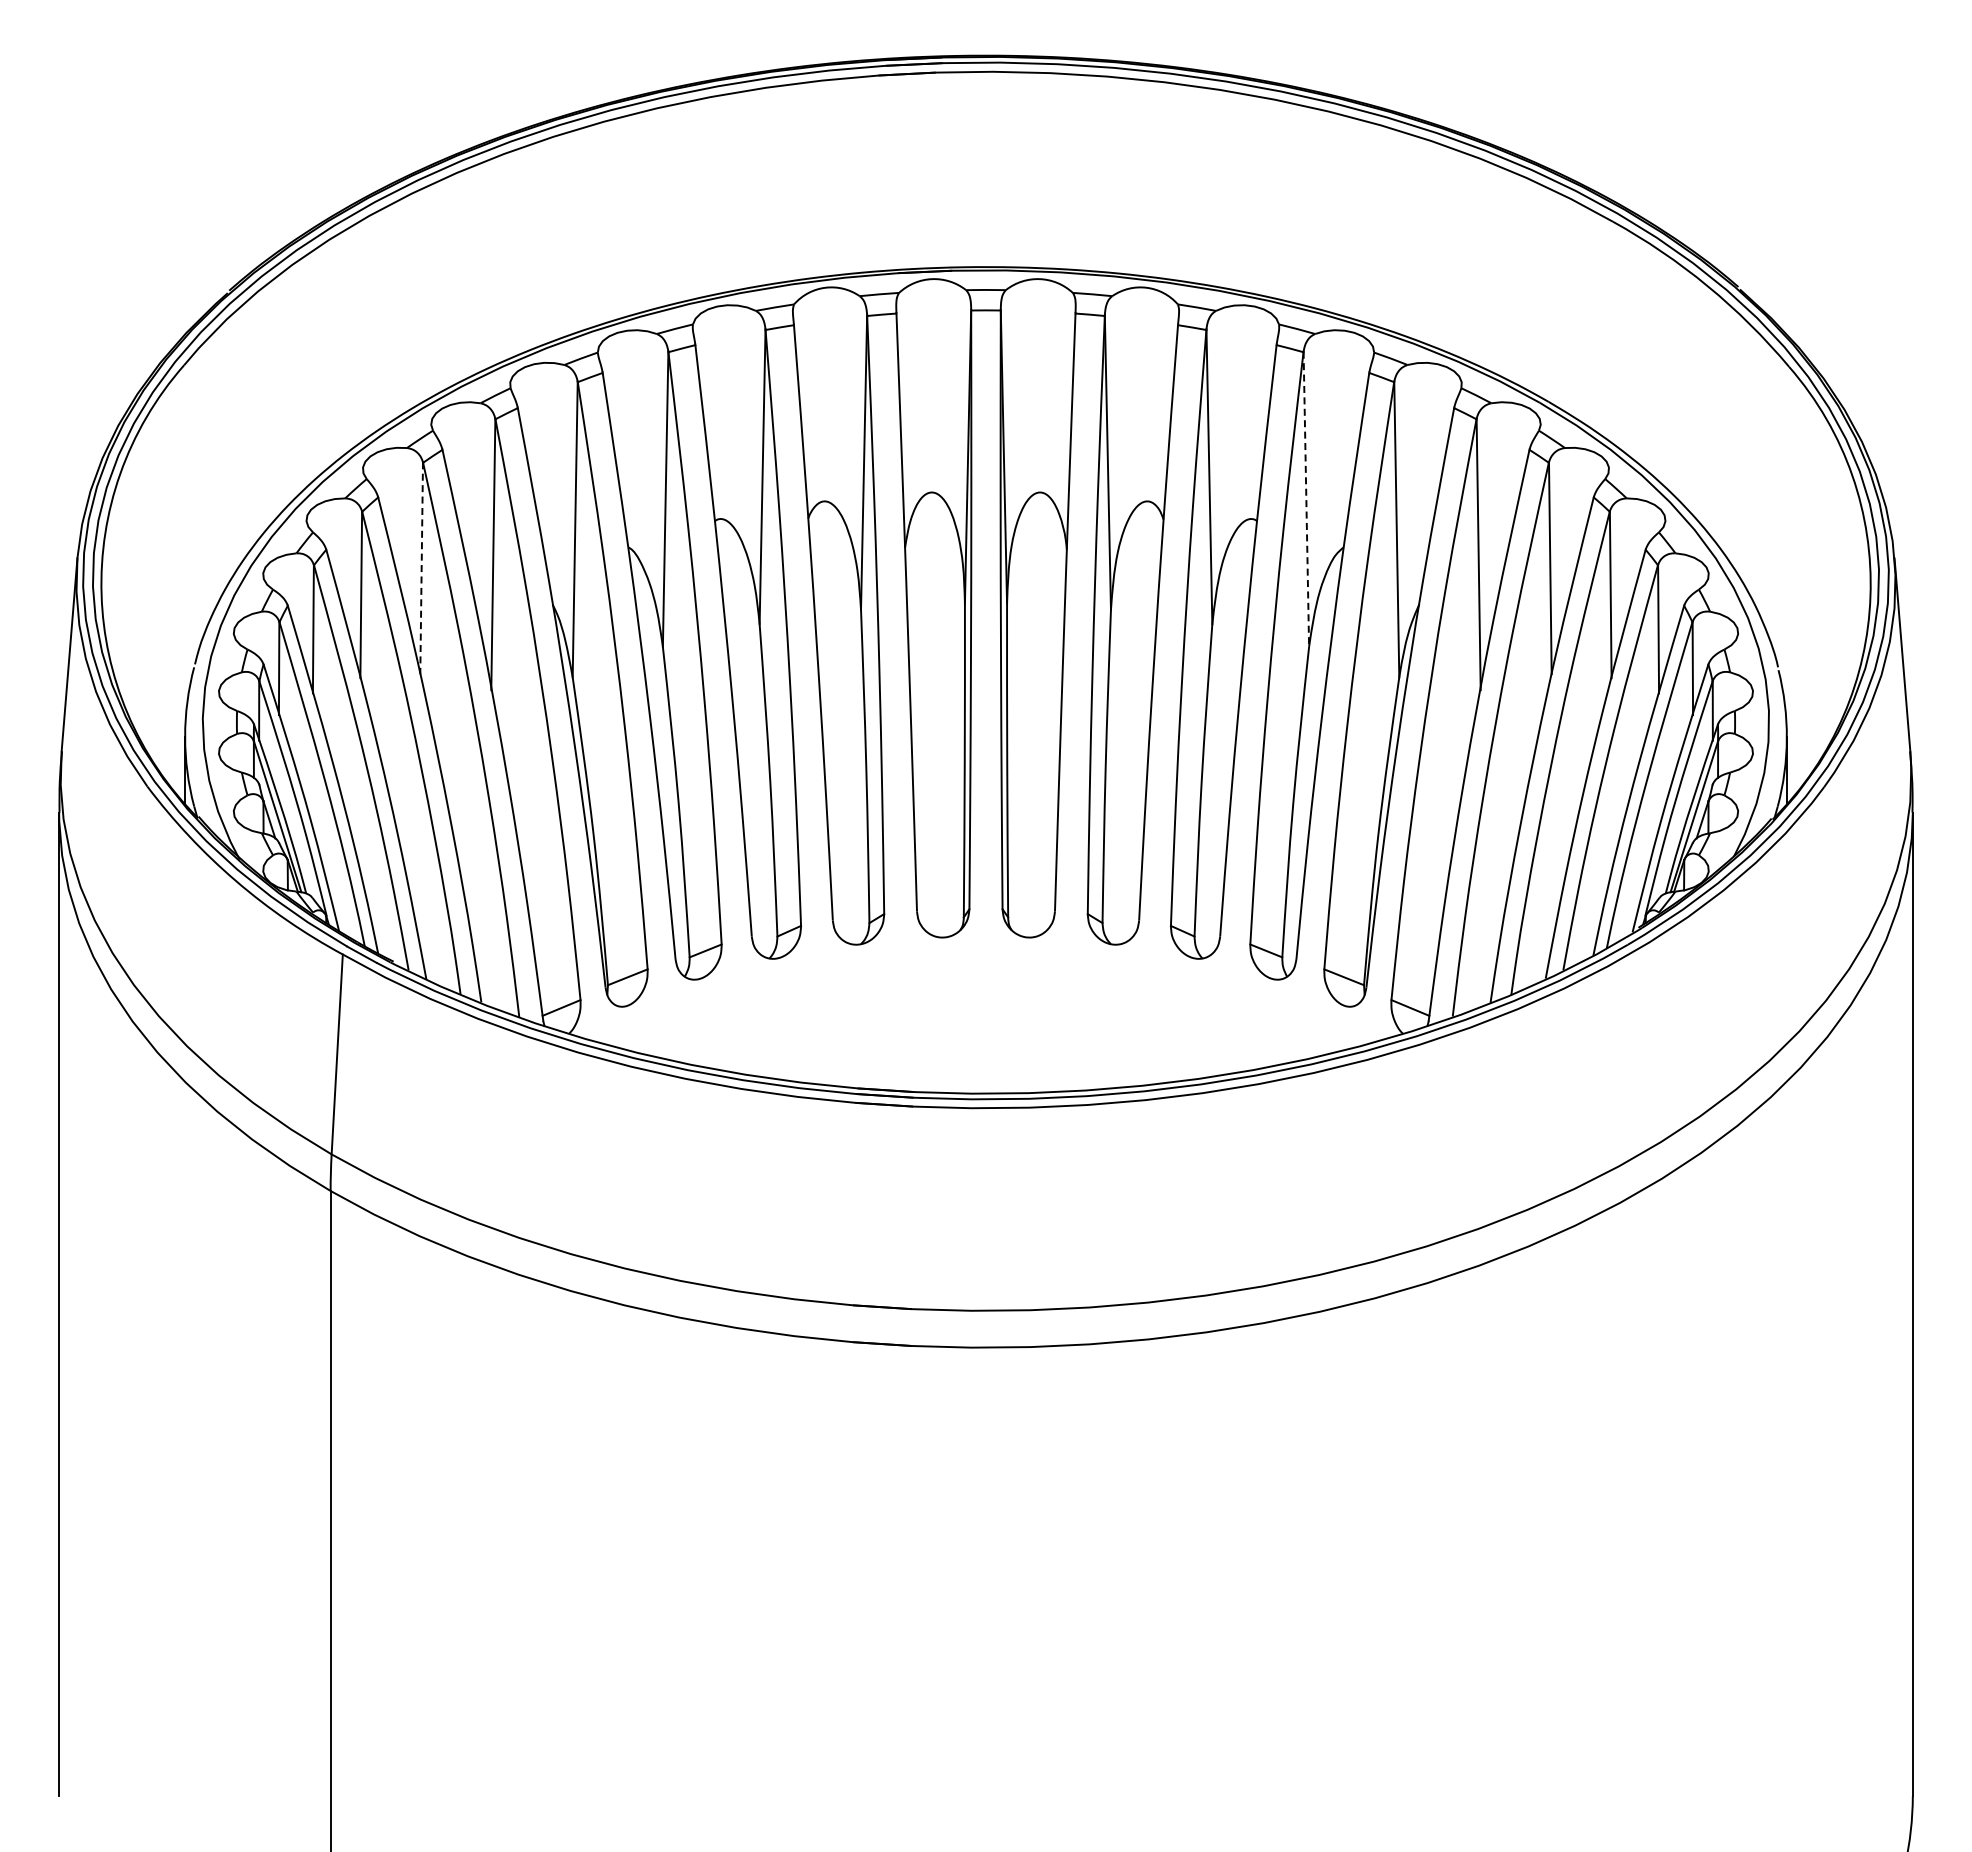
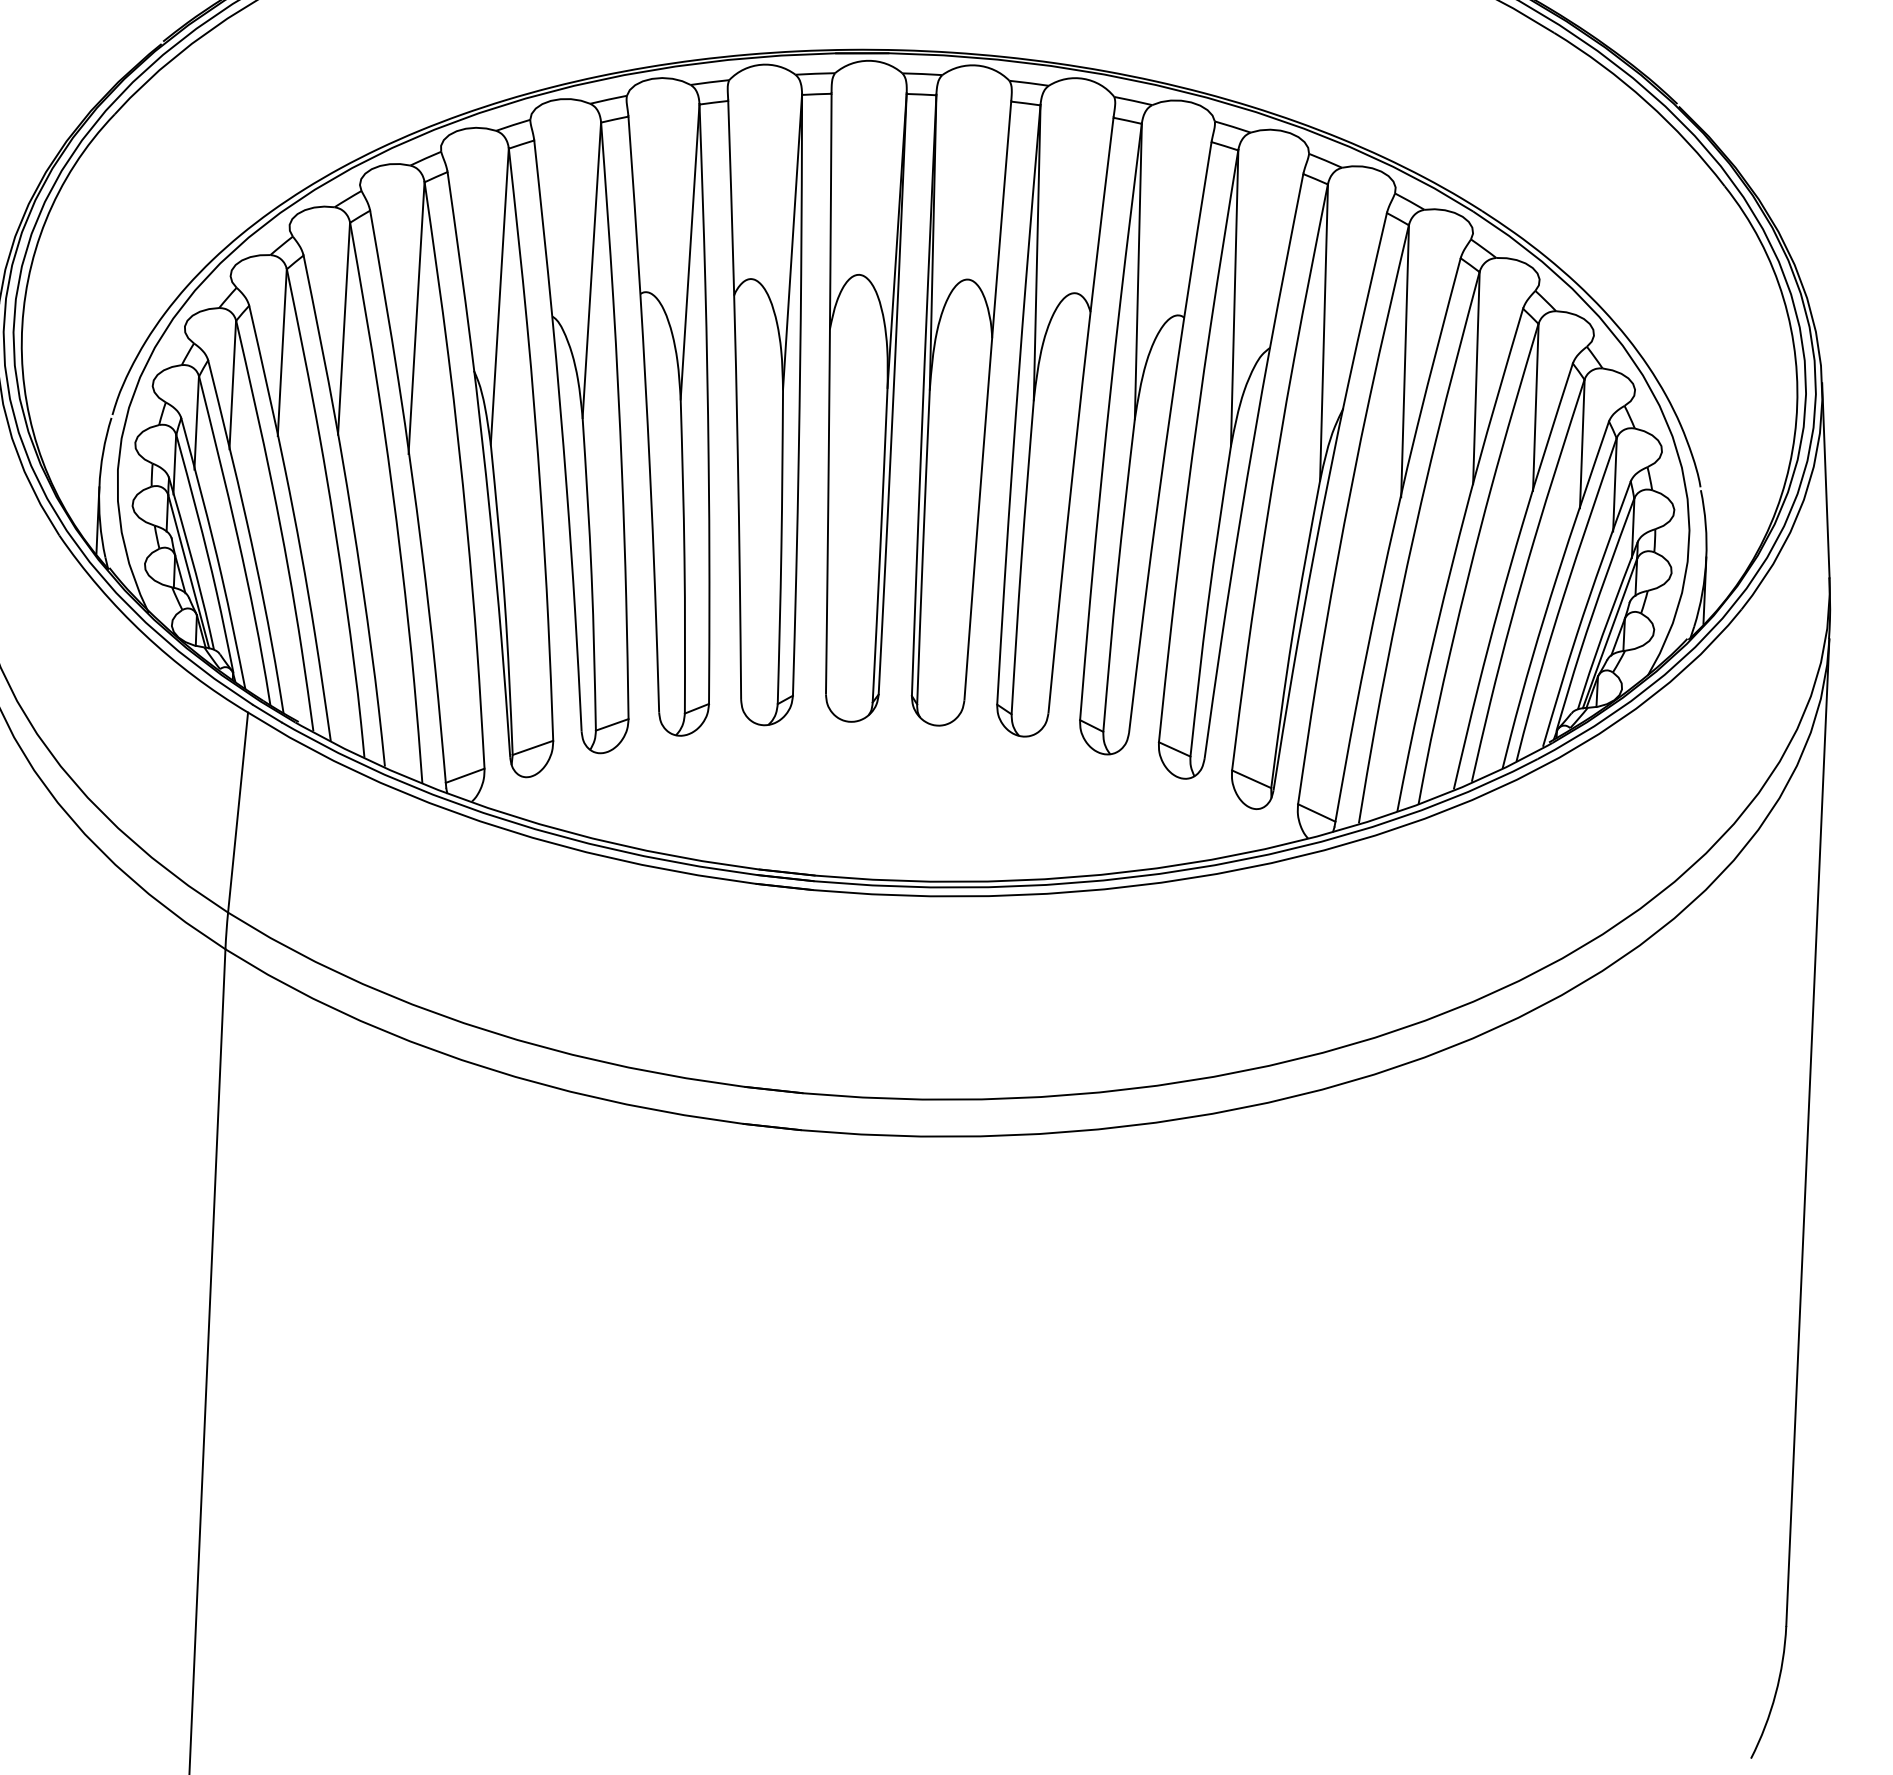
line: (1306, 499) -> (1234, 298), dashed -> solid
line: (421, 568) -> (343, 328), dashed -> solid

